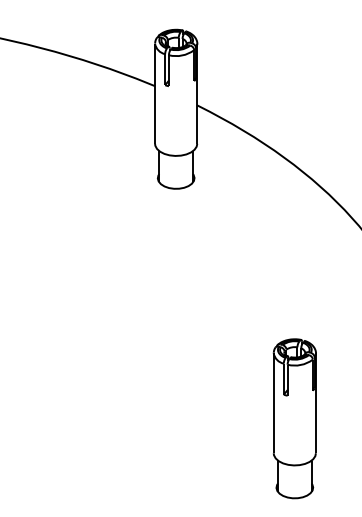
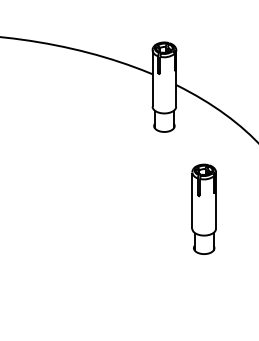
part: (293, 417) -> (203, 208), moved

